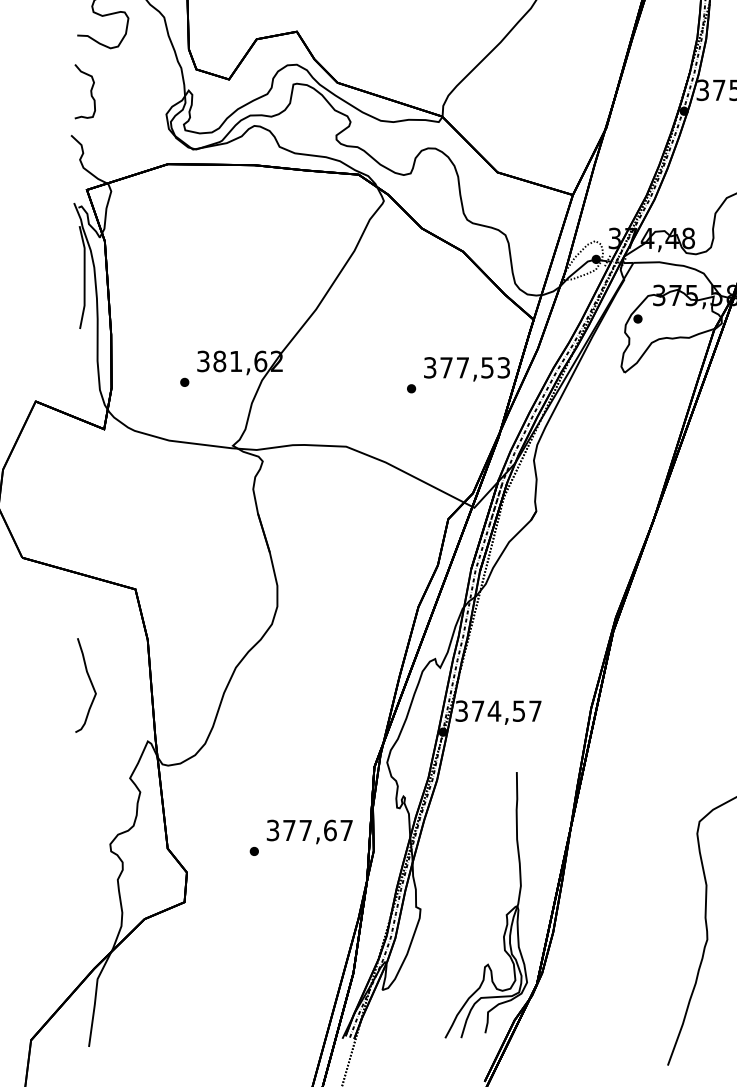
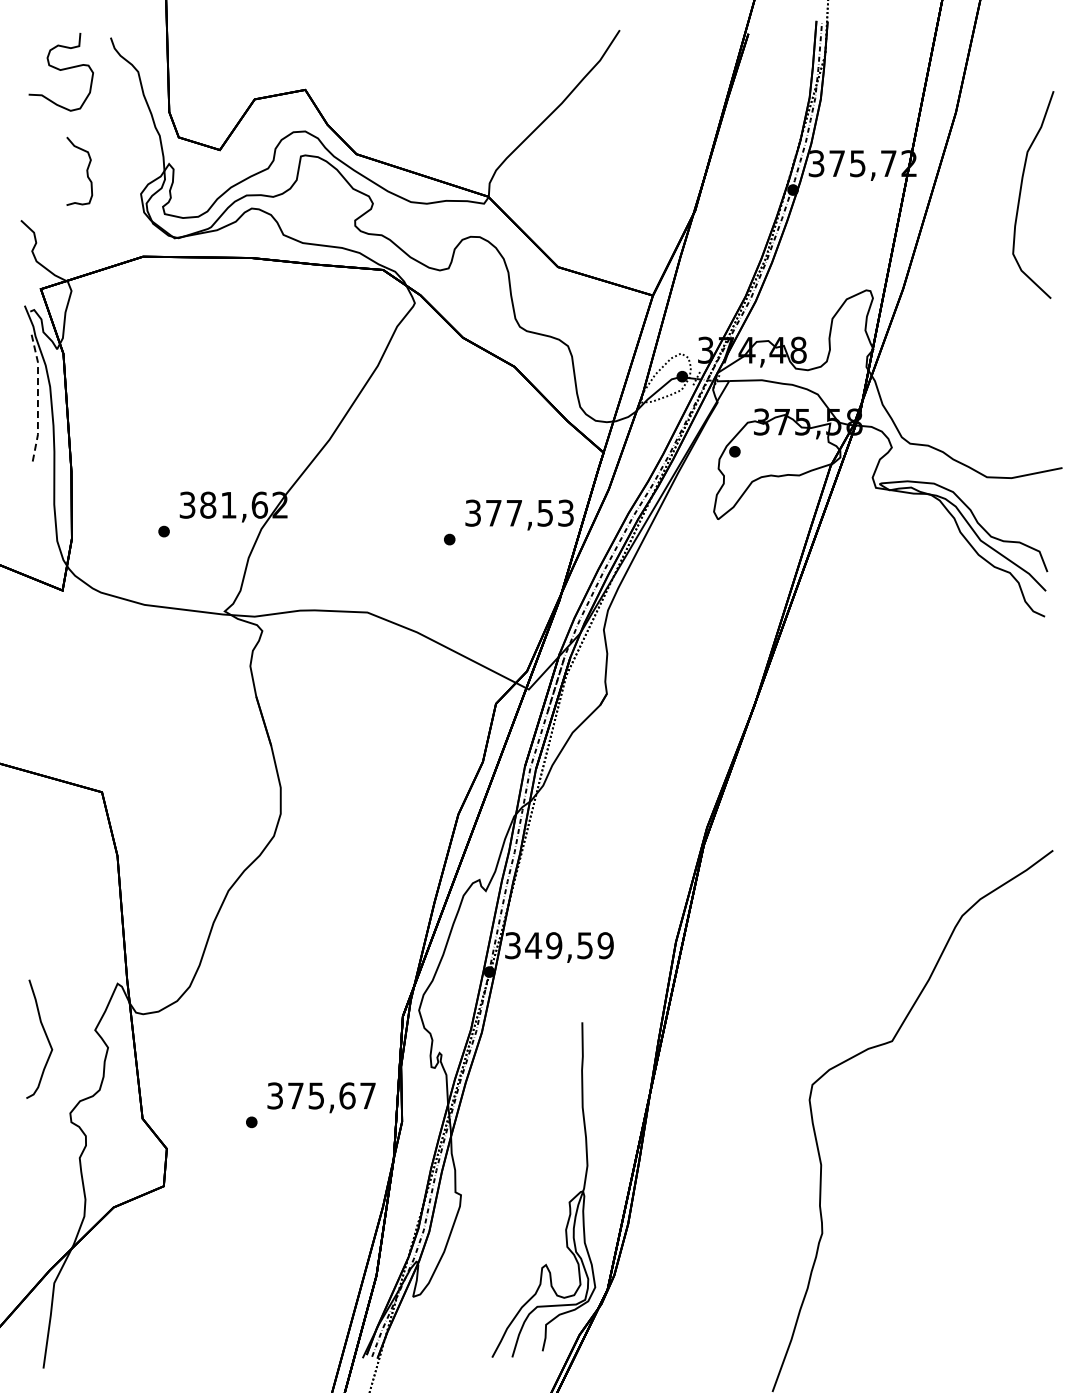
curve: (90, 90) -> (86, 170), moved
line: (84, 277) -> (37, 399), solid -> dashed
curve: (90, 683) -> (45, 1036), moved
text: (506, 711) -> (569, 945), 374,57 -> 349,59
text: (305, 830) -> (316, 1095), 377,67 -> 375,67

